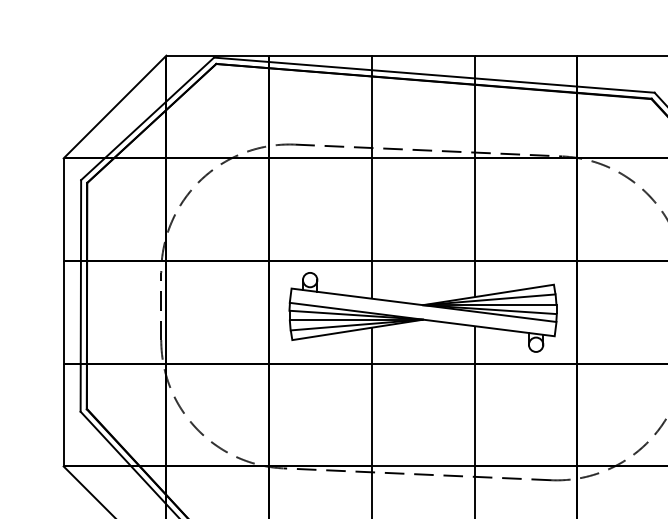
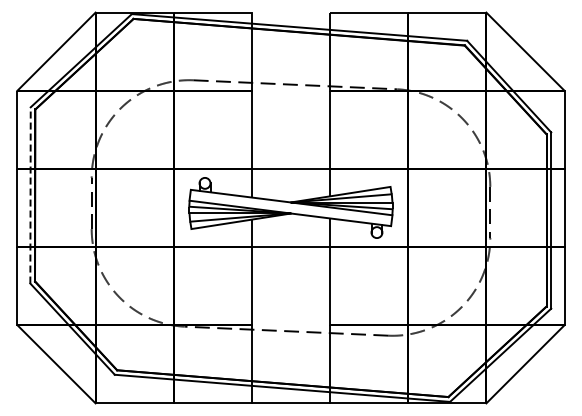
line: (422, 55) -> (290, 12), removed
line: (422, 158) -> (290, 90), removed
line: (80, 294) -> (30, 194), solid -> dashed
line: (422, 466) -> (290, 325), removed

